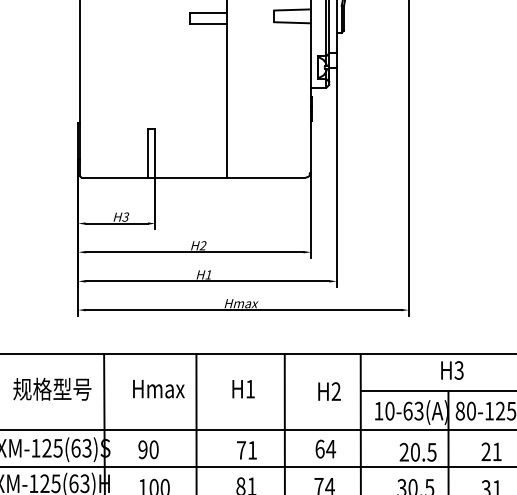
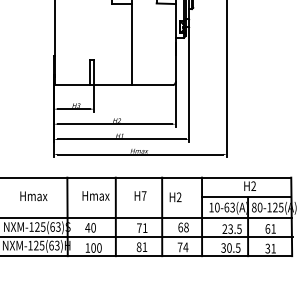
text: (458, 371) -> (253, 186), H3 -> H2
text: (249, 388) -> (143, 195), H1 -> H7
text: (51, 390) -> (39, 196), 规格型号 -> Hmax
text: (329, 391) -> (175, 197), moved
text: (142, 449) -> (87, 227), 90 -> 40
text: (329, 449) -> (185, 227), 64 -> 68
text: (415, 451) -> (230, 228), 20.5 -> 23.5
text: (485, 451) -> (267, 228), 21 -> 61

